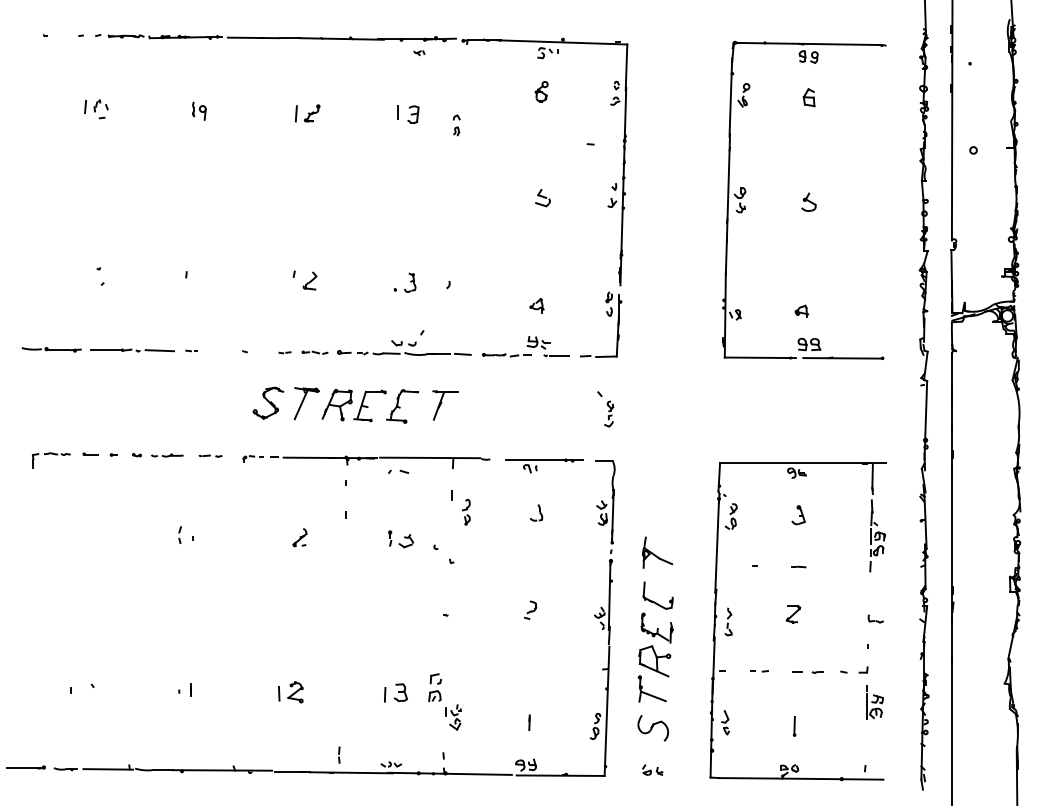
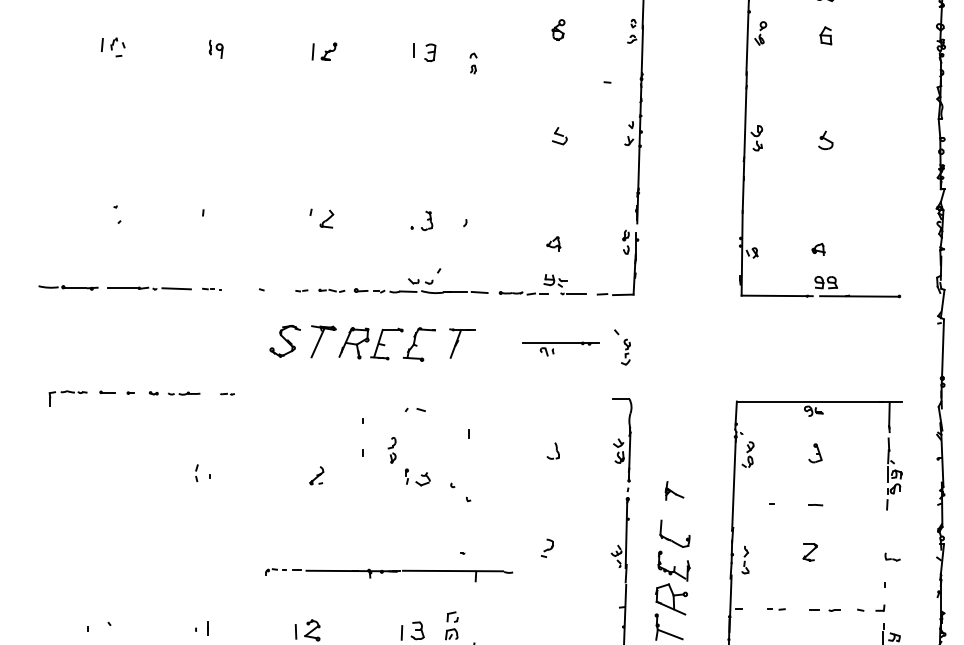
part: (210, 455) -> (227, 393), size x0.6
part: (366, 462) -> (389, 575), moved
part: (544, 465) -> (561, 348), moved
part: (466, 512) -> (392, 450), moved
part: (657, 552) -> (674, 490), size x0.6

